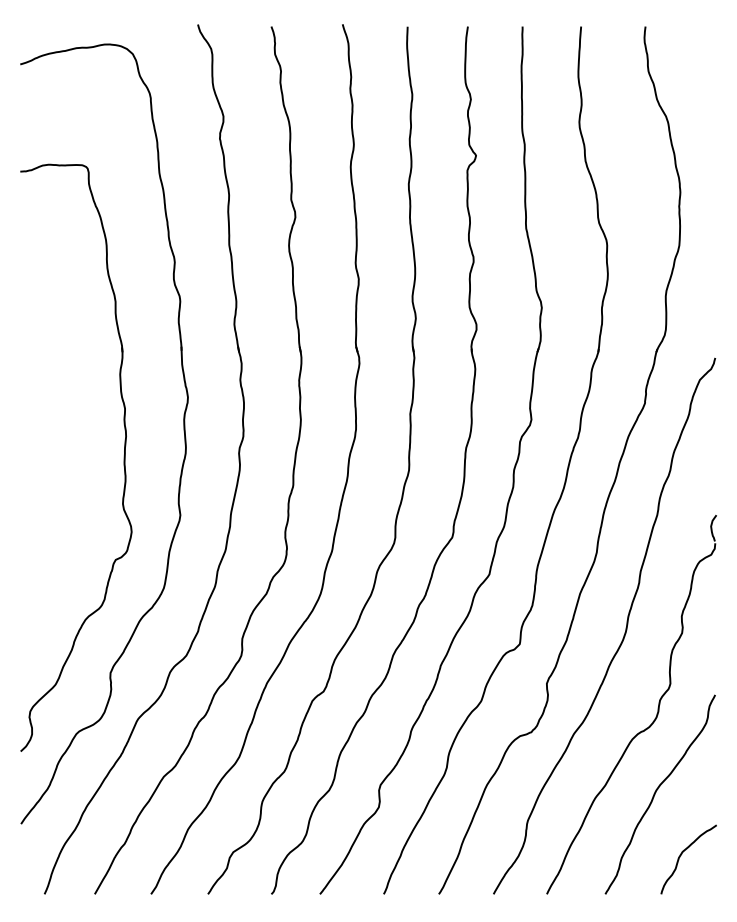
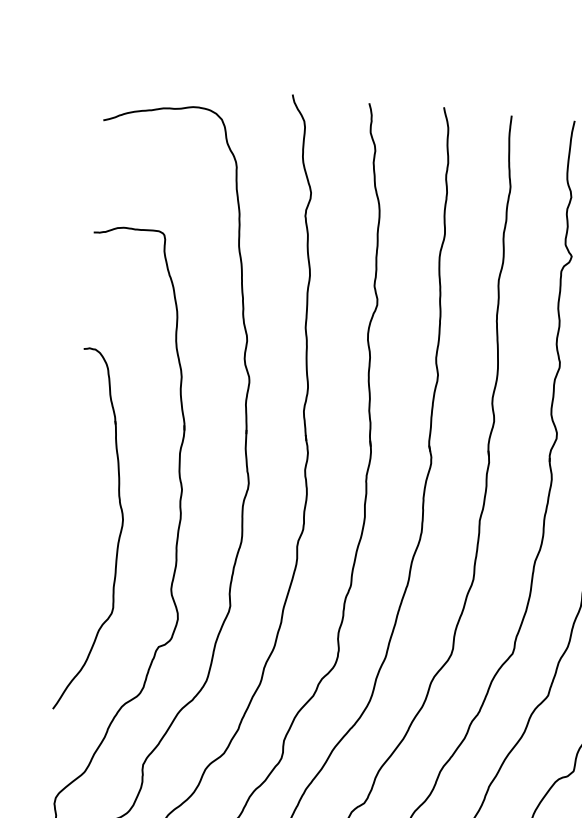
part: (68, 458) -> (118, 536), added

